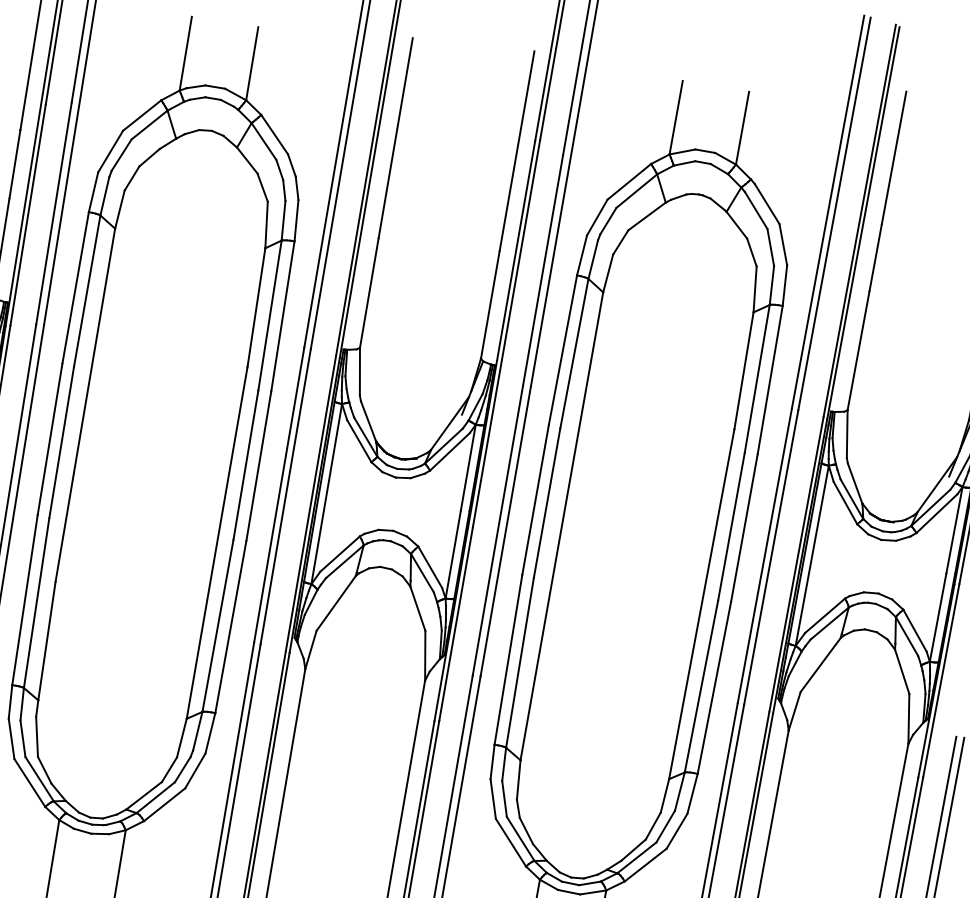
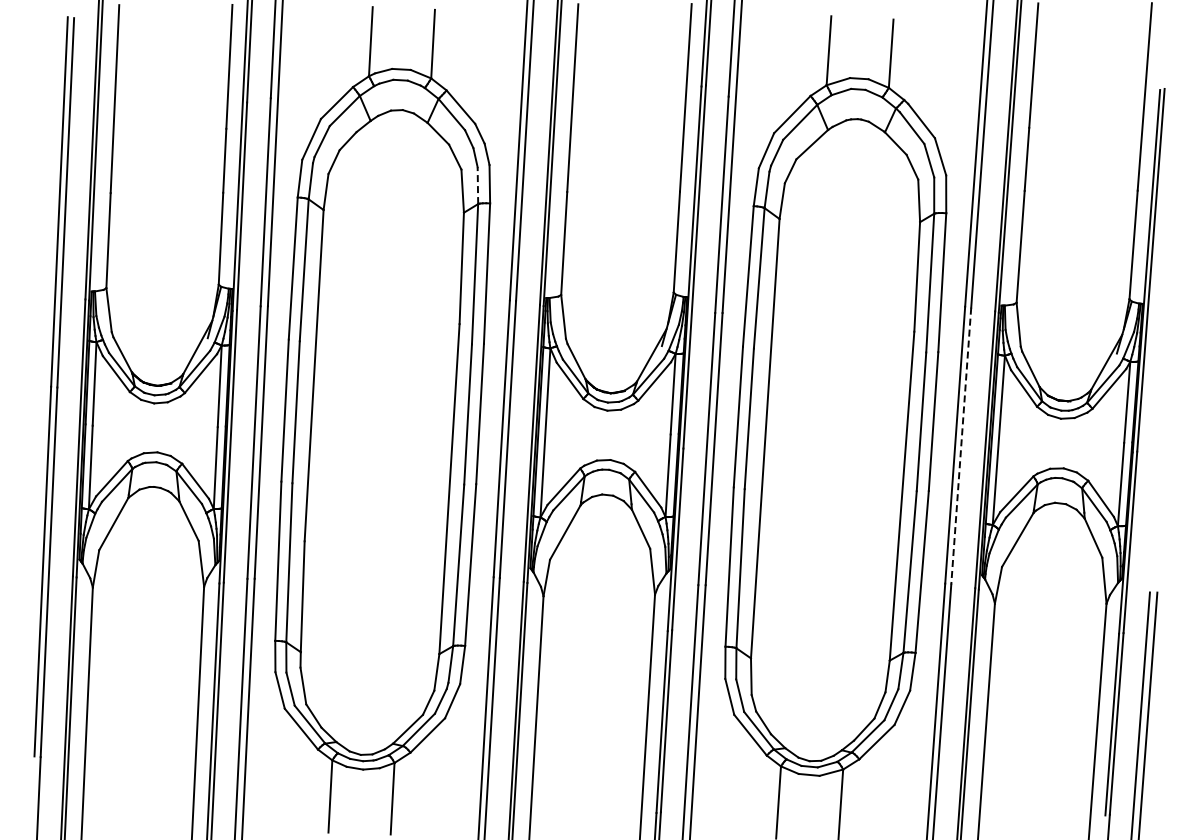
line: (283, 220) -> (477, 185), solid -> dashed
line: (771, 557) -> (961, 446), solid -> dashed

